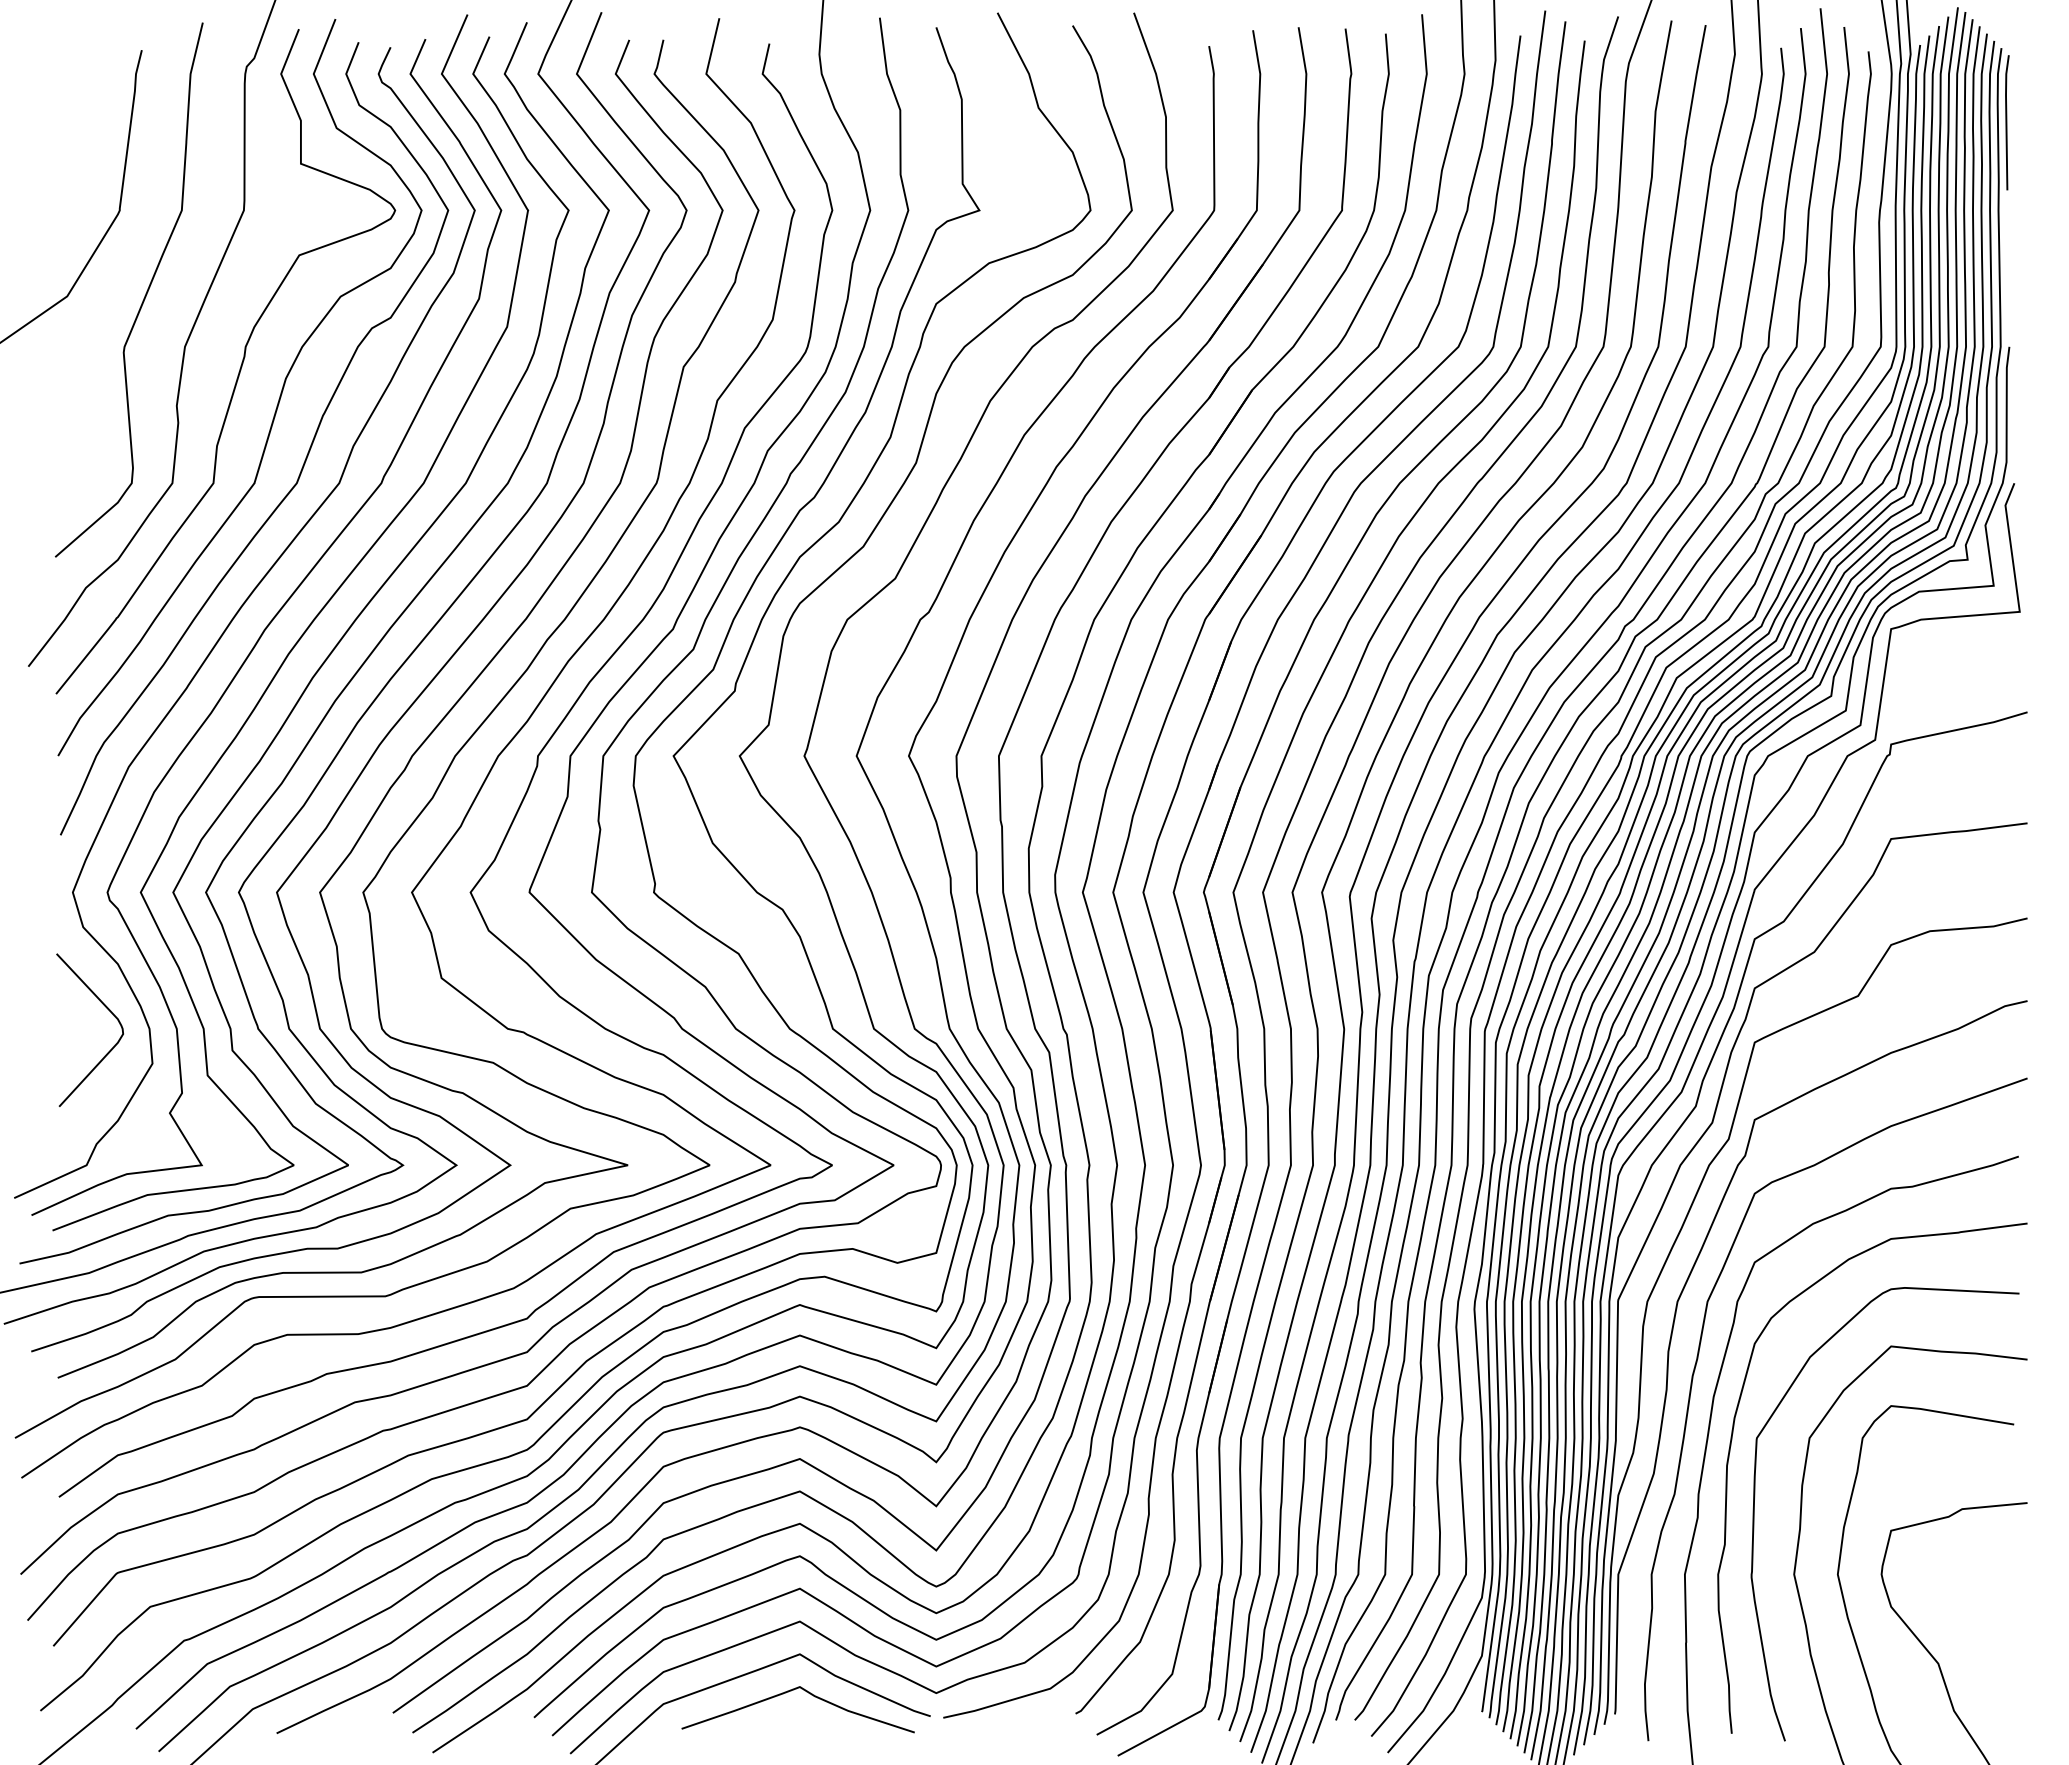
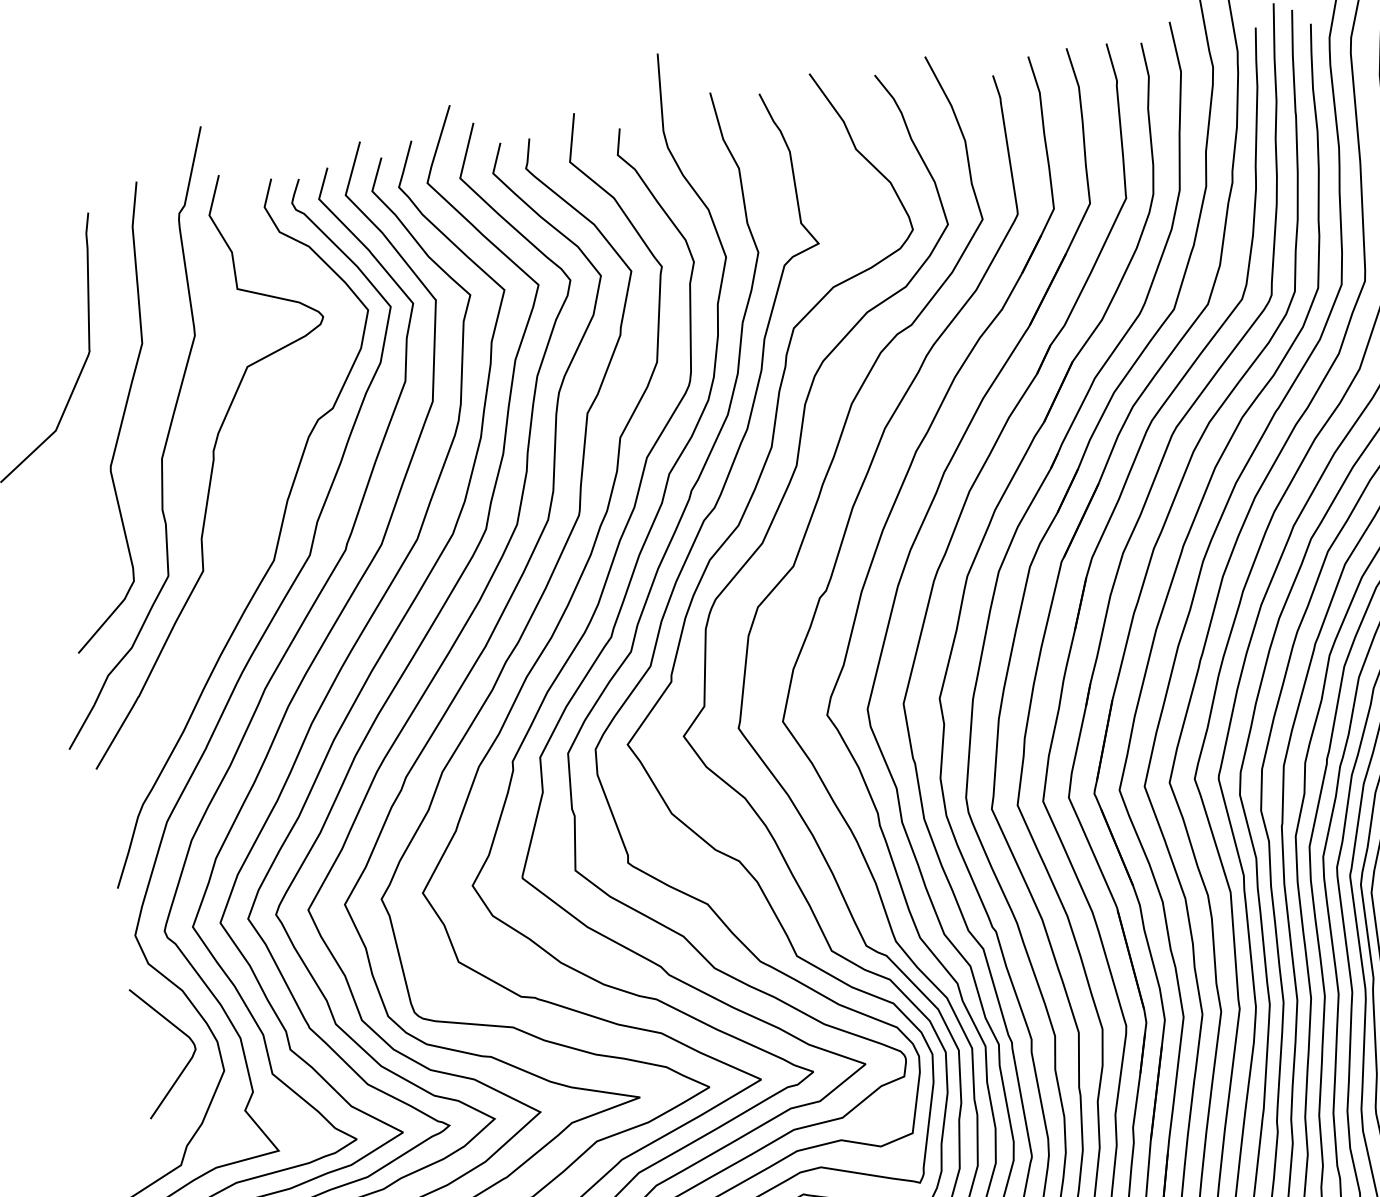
curve: (279, 395) -> (248, 488), removed

